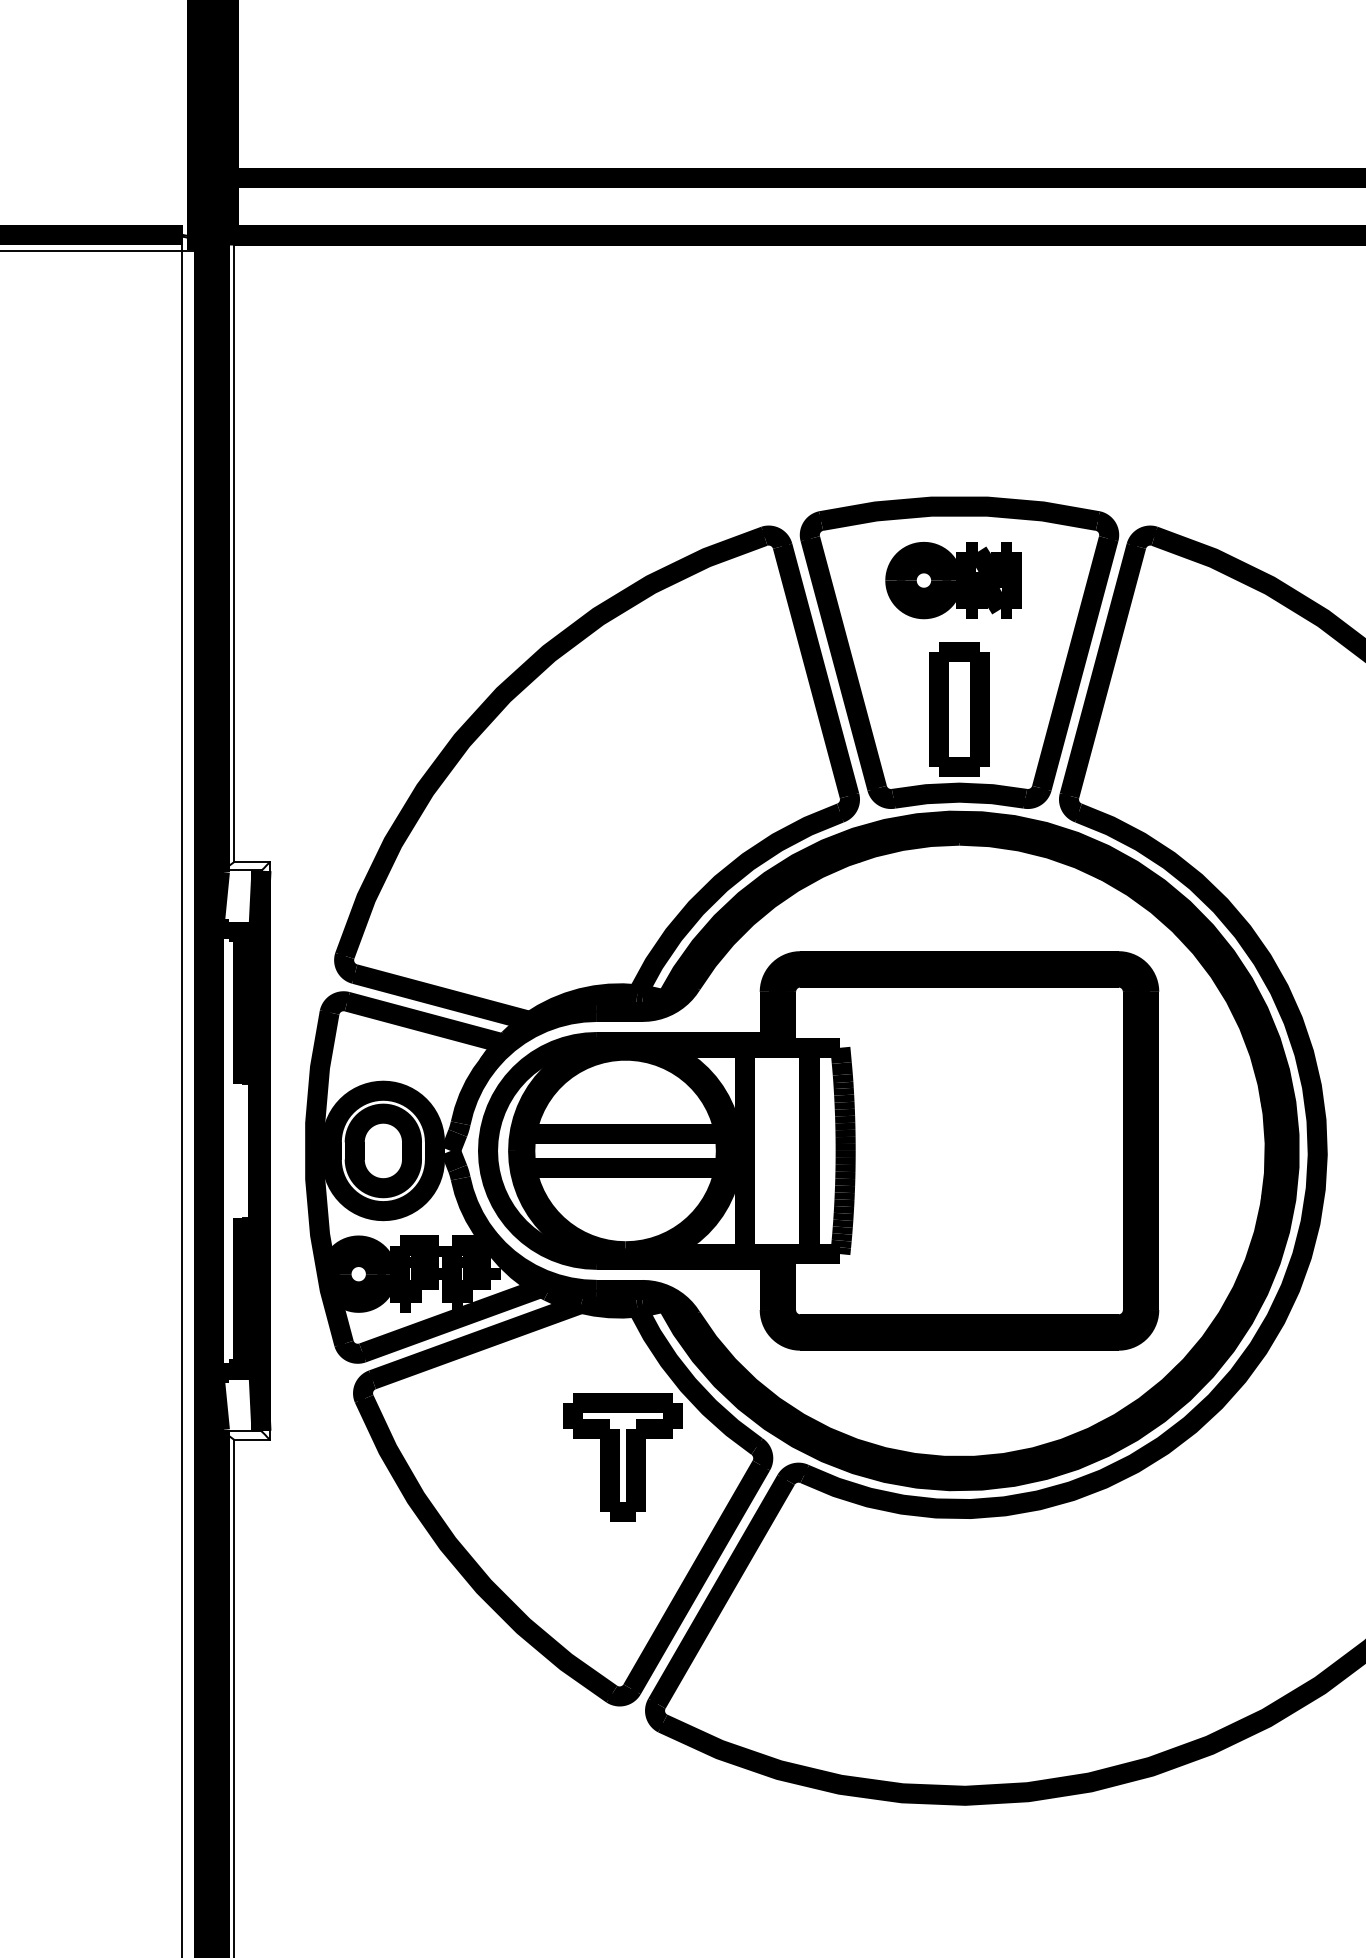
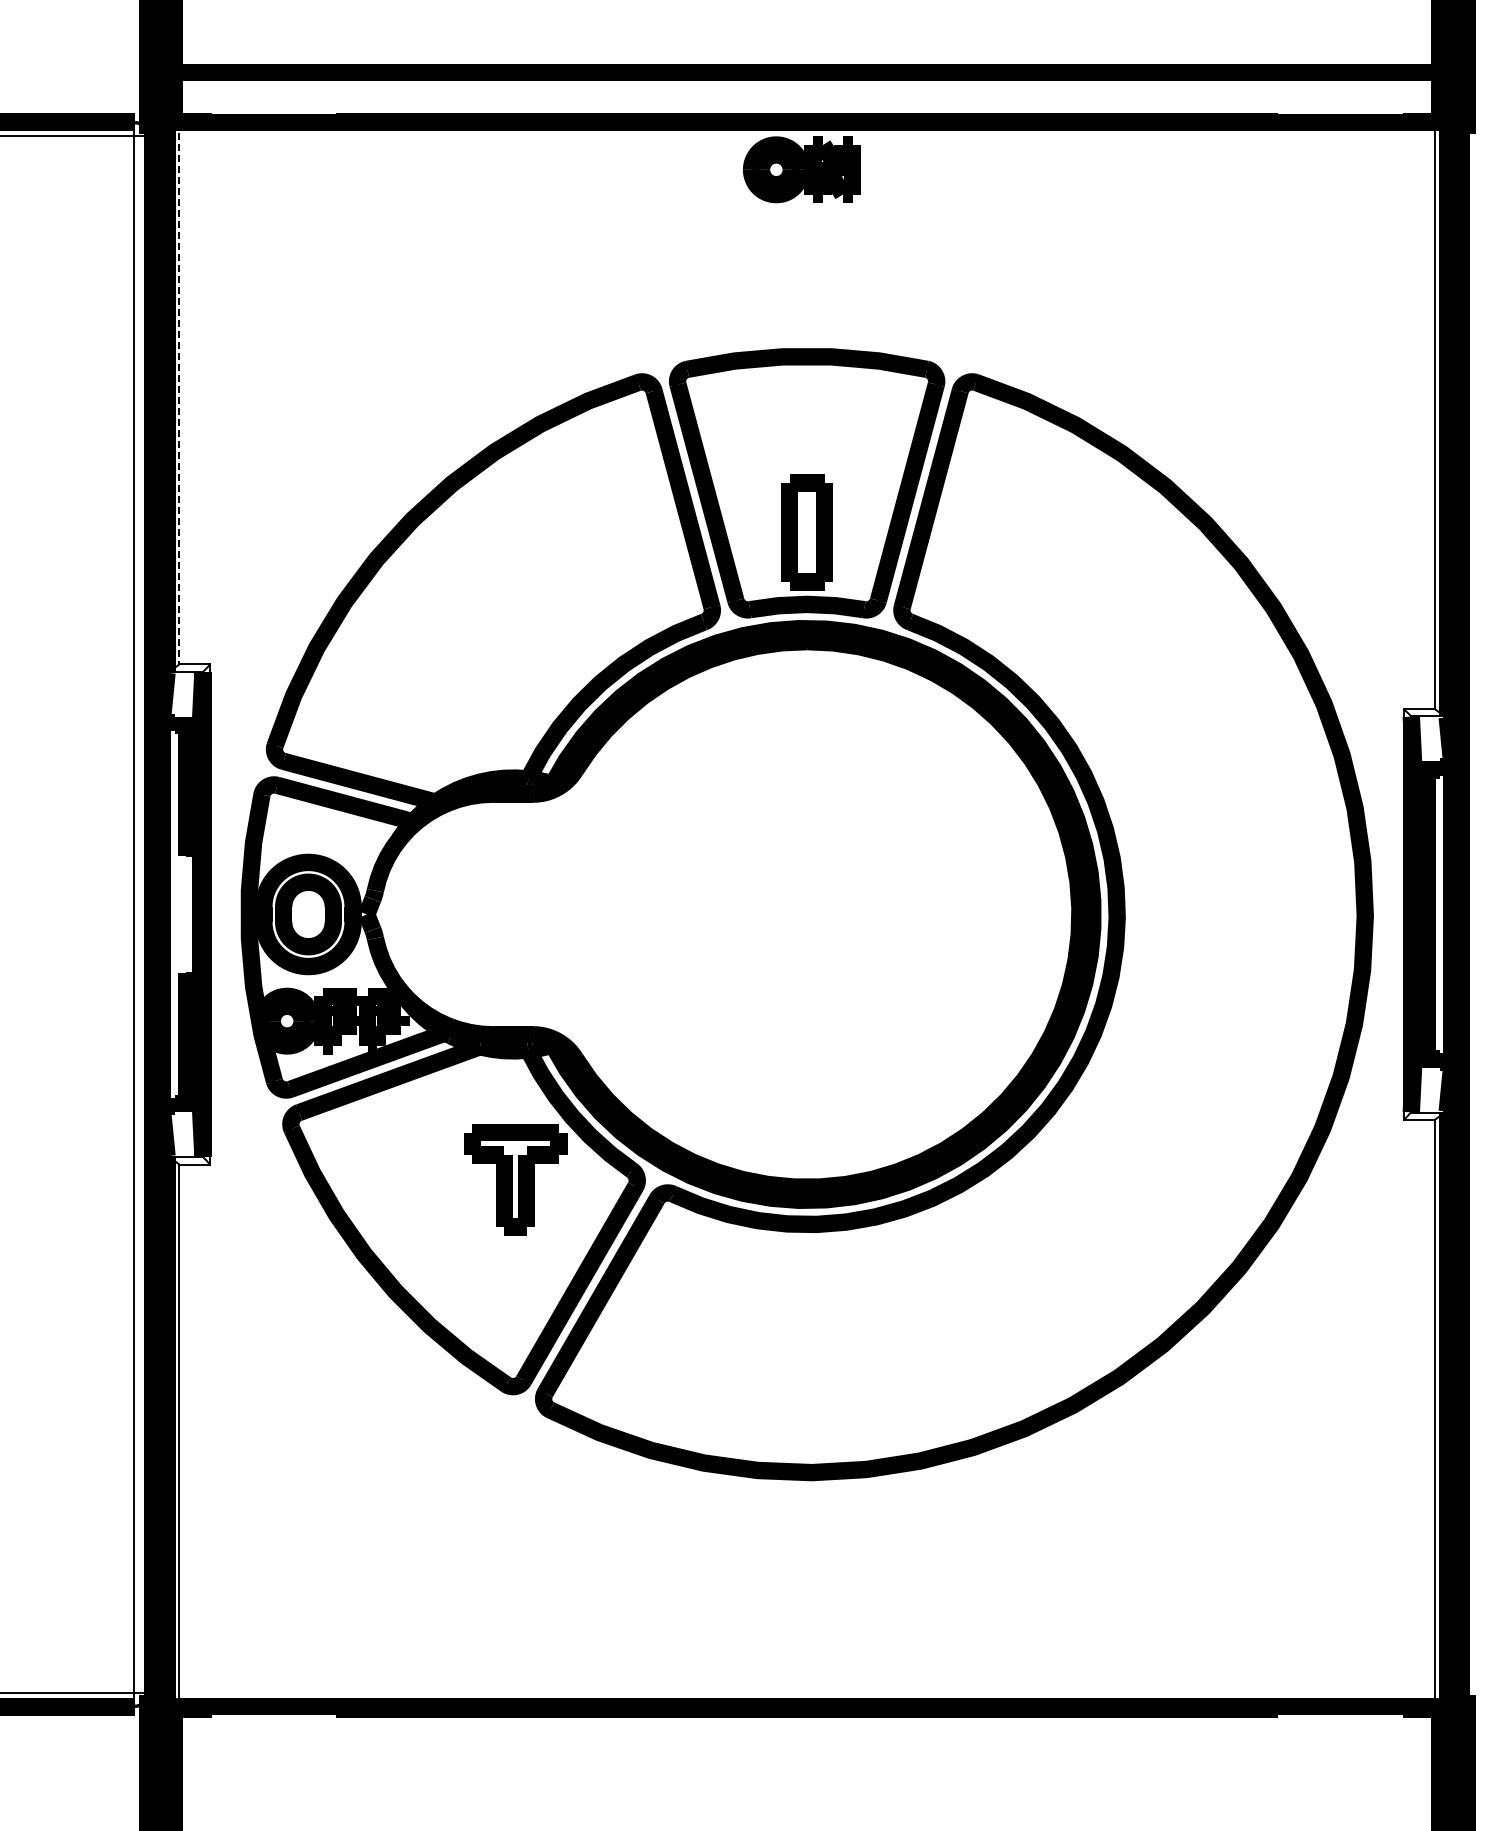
line: (234, 548) -> (179, 393), solid -> dashed
part: (952, 580) -> (801, 169), moved
part: (817, 1150) -> (684, 914), removed

